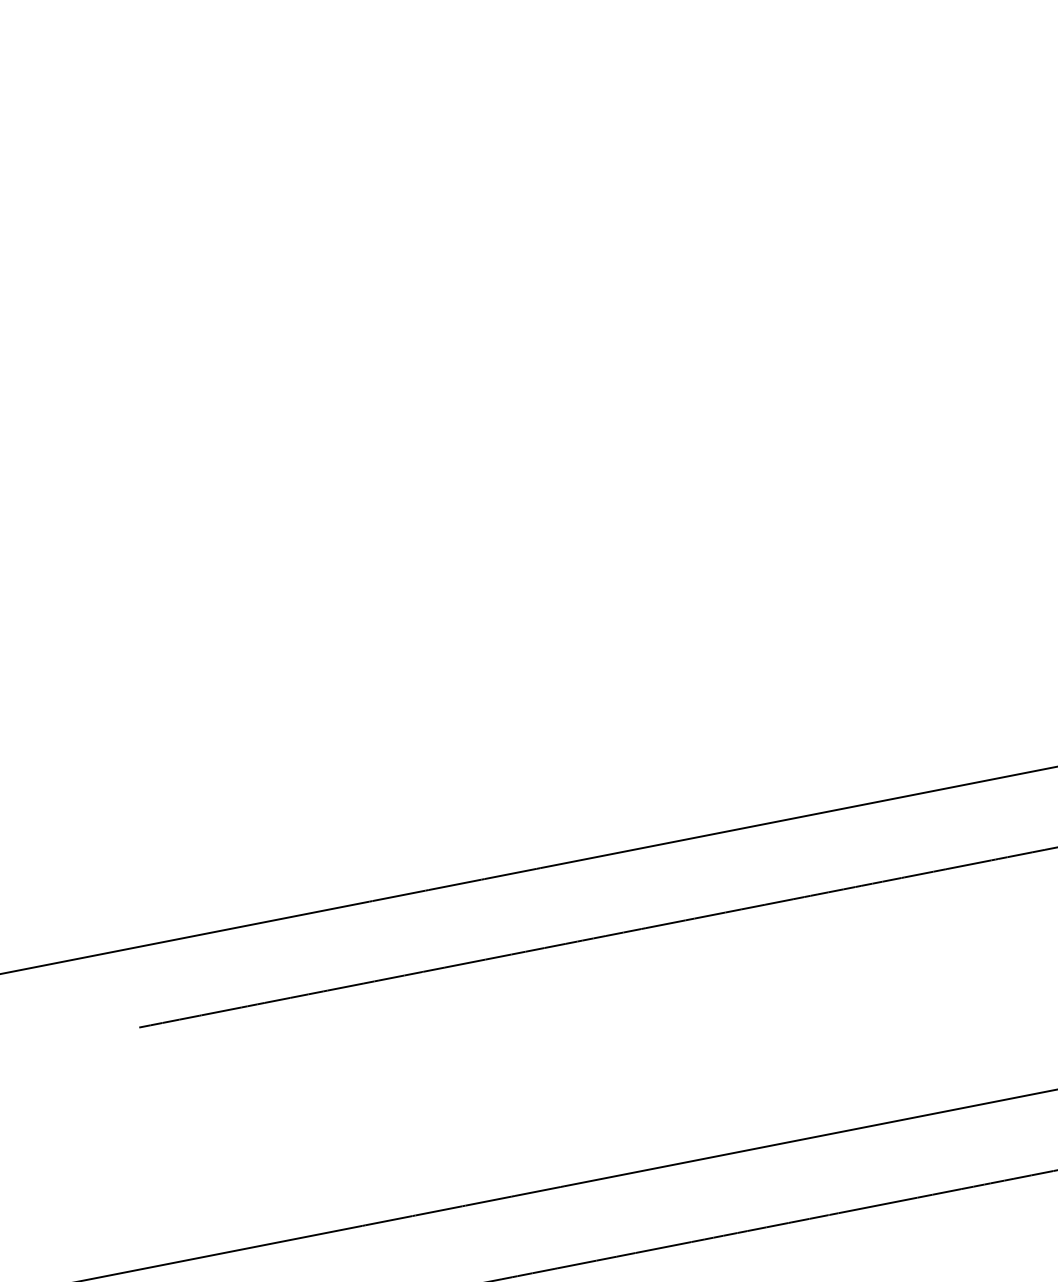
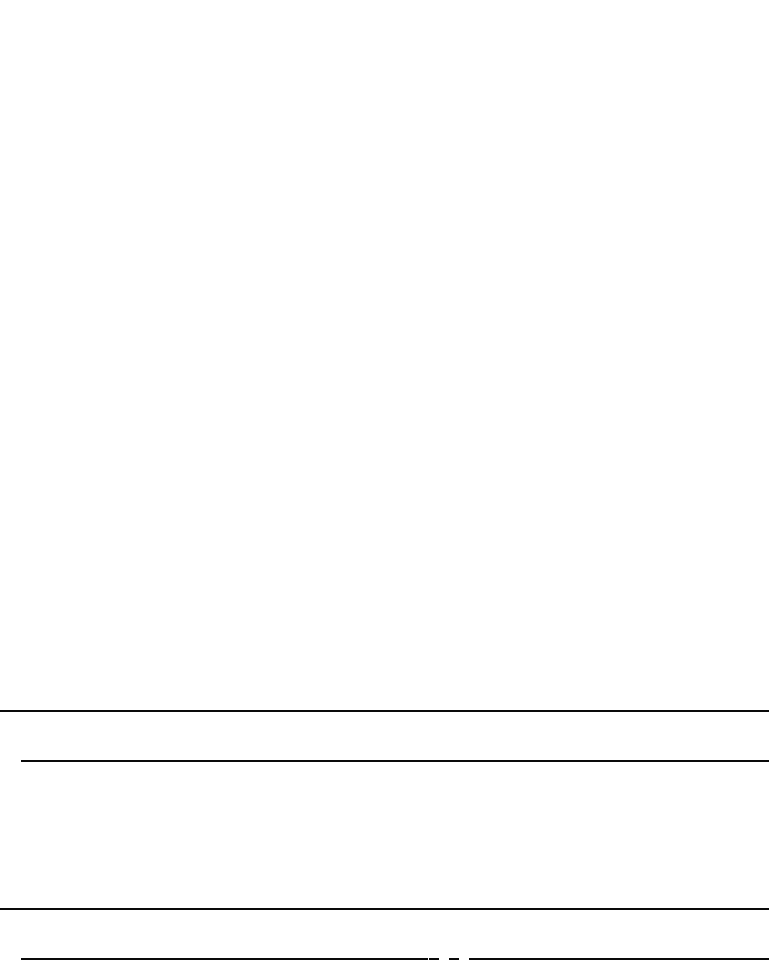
line: (877, 1204) -> (453, 958), solid -> dashed

